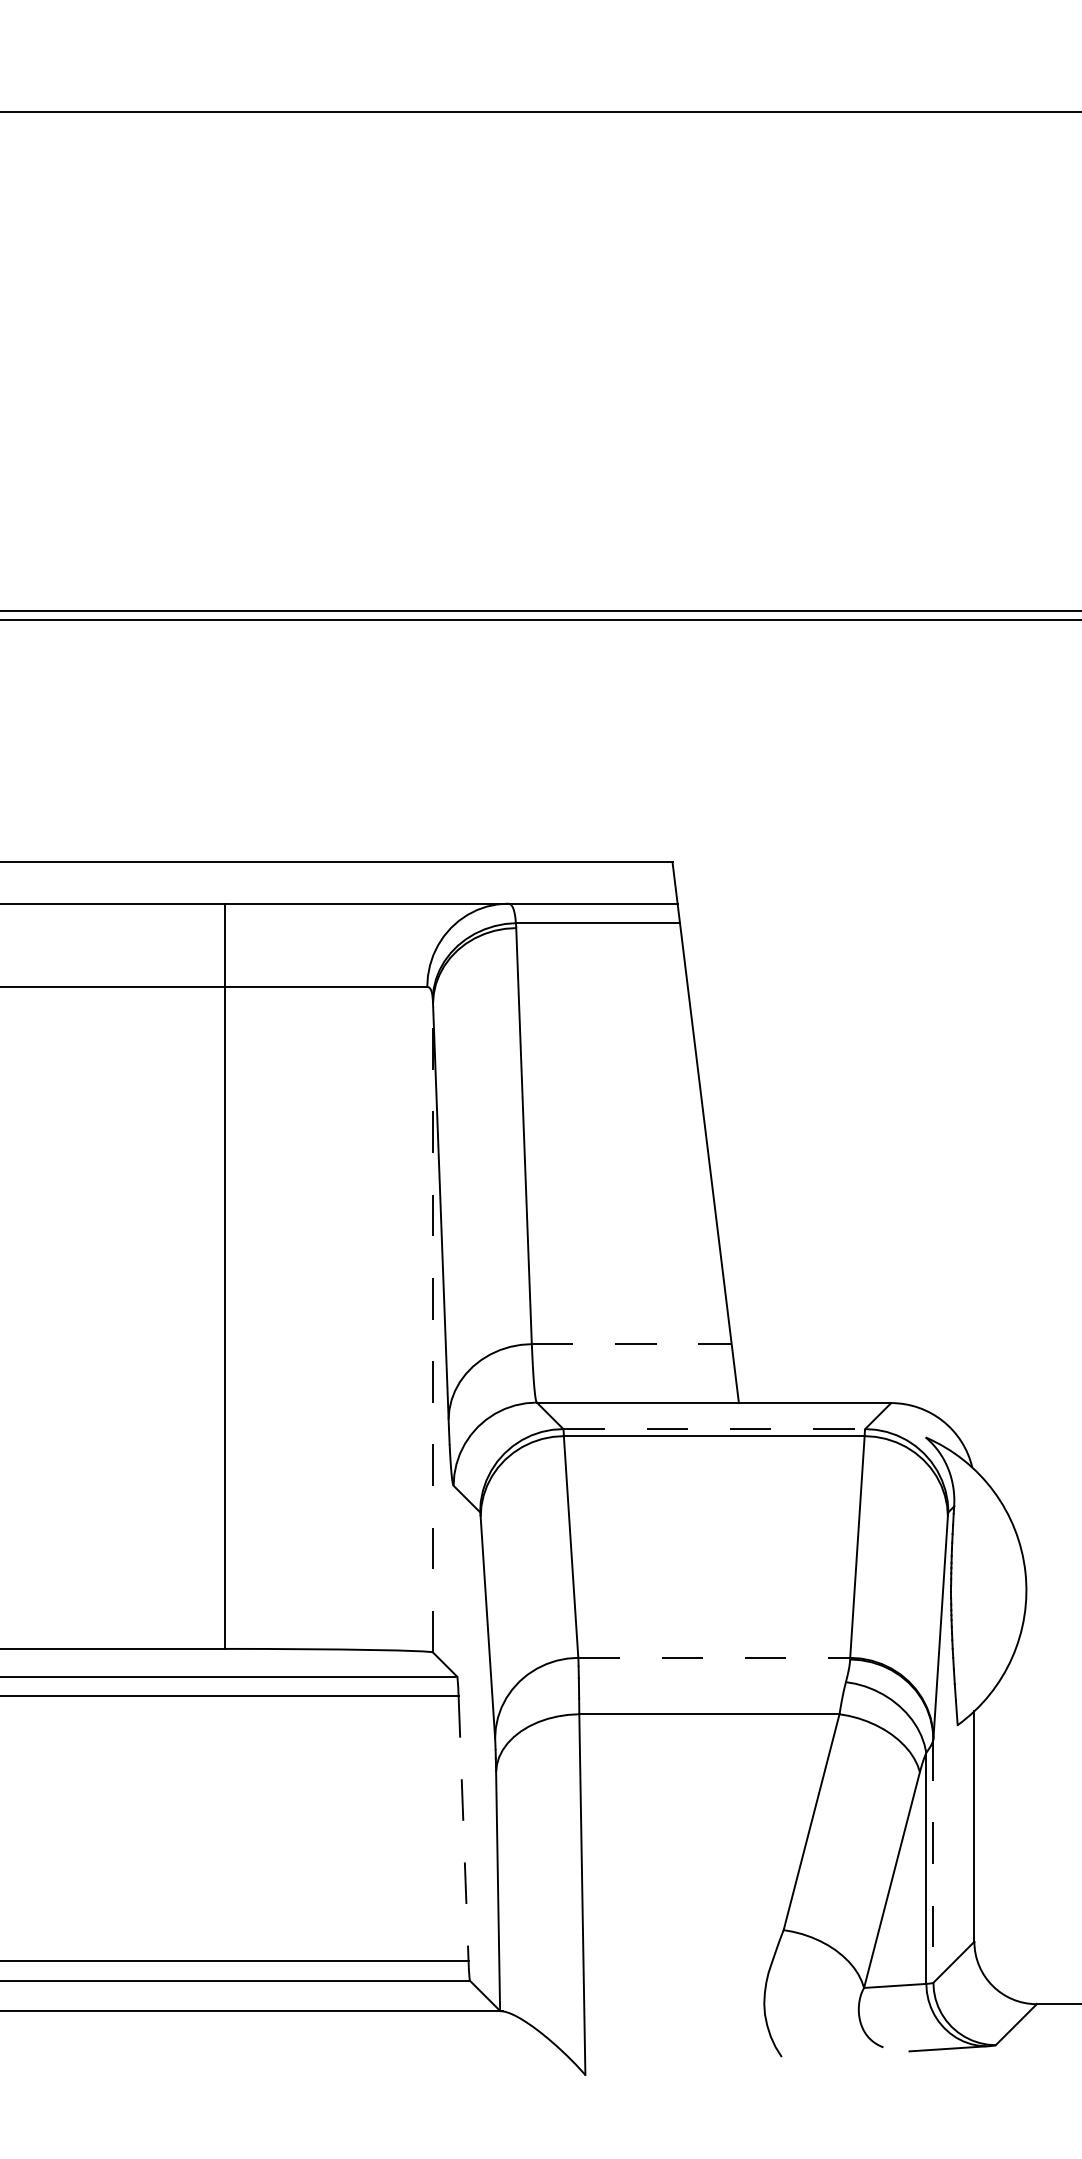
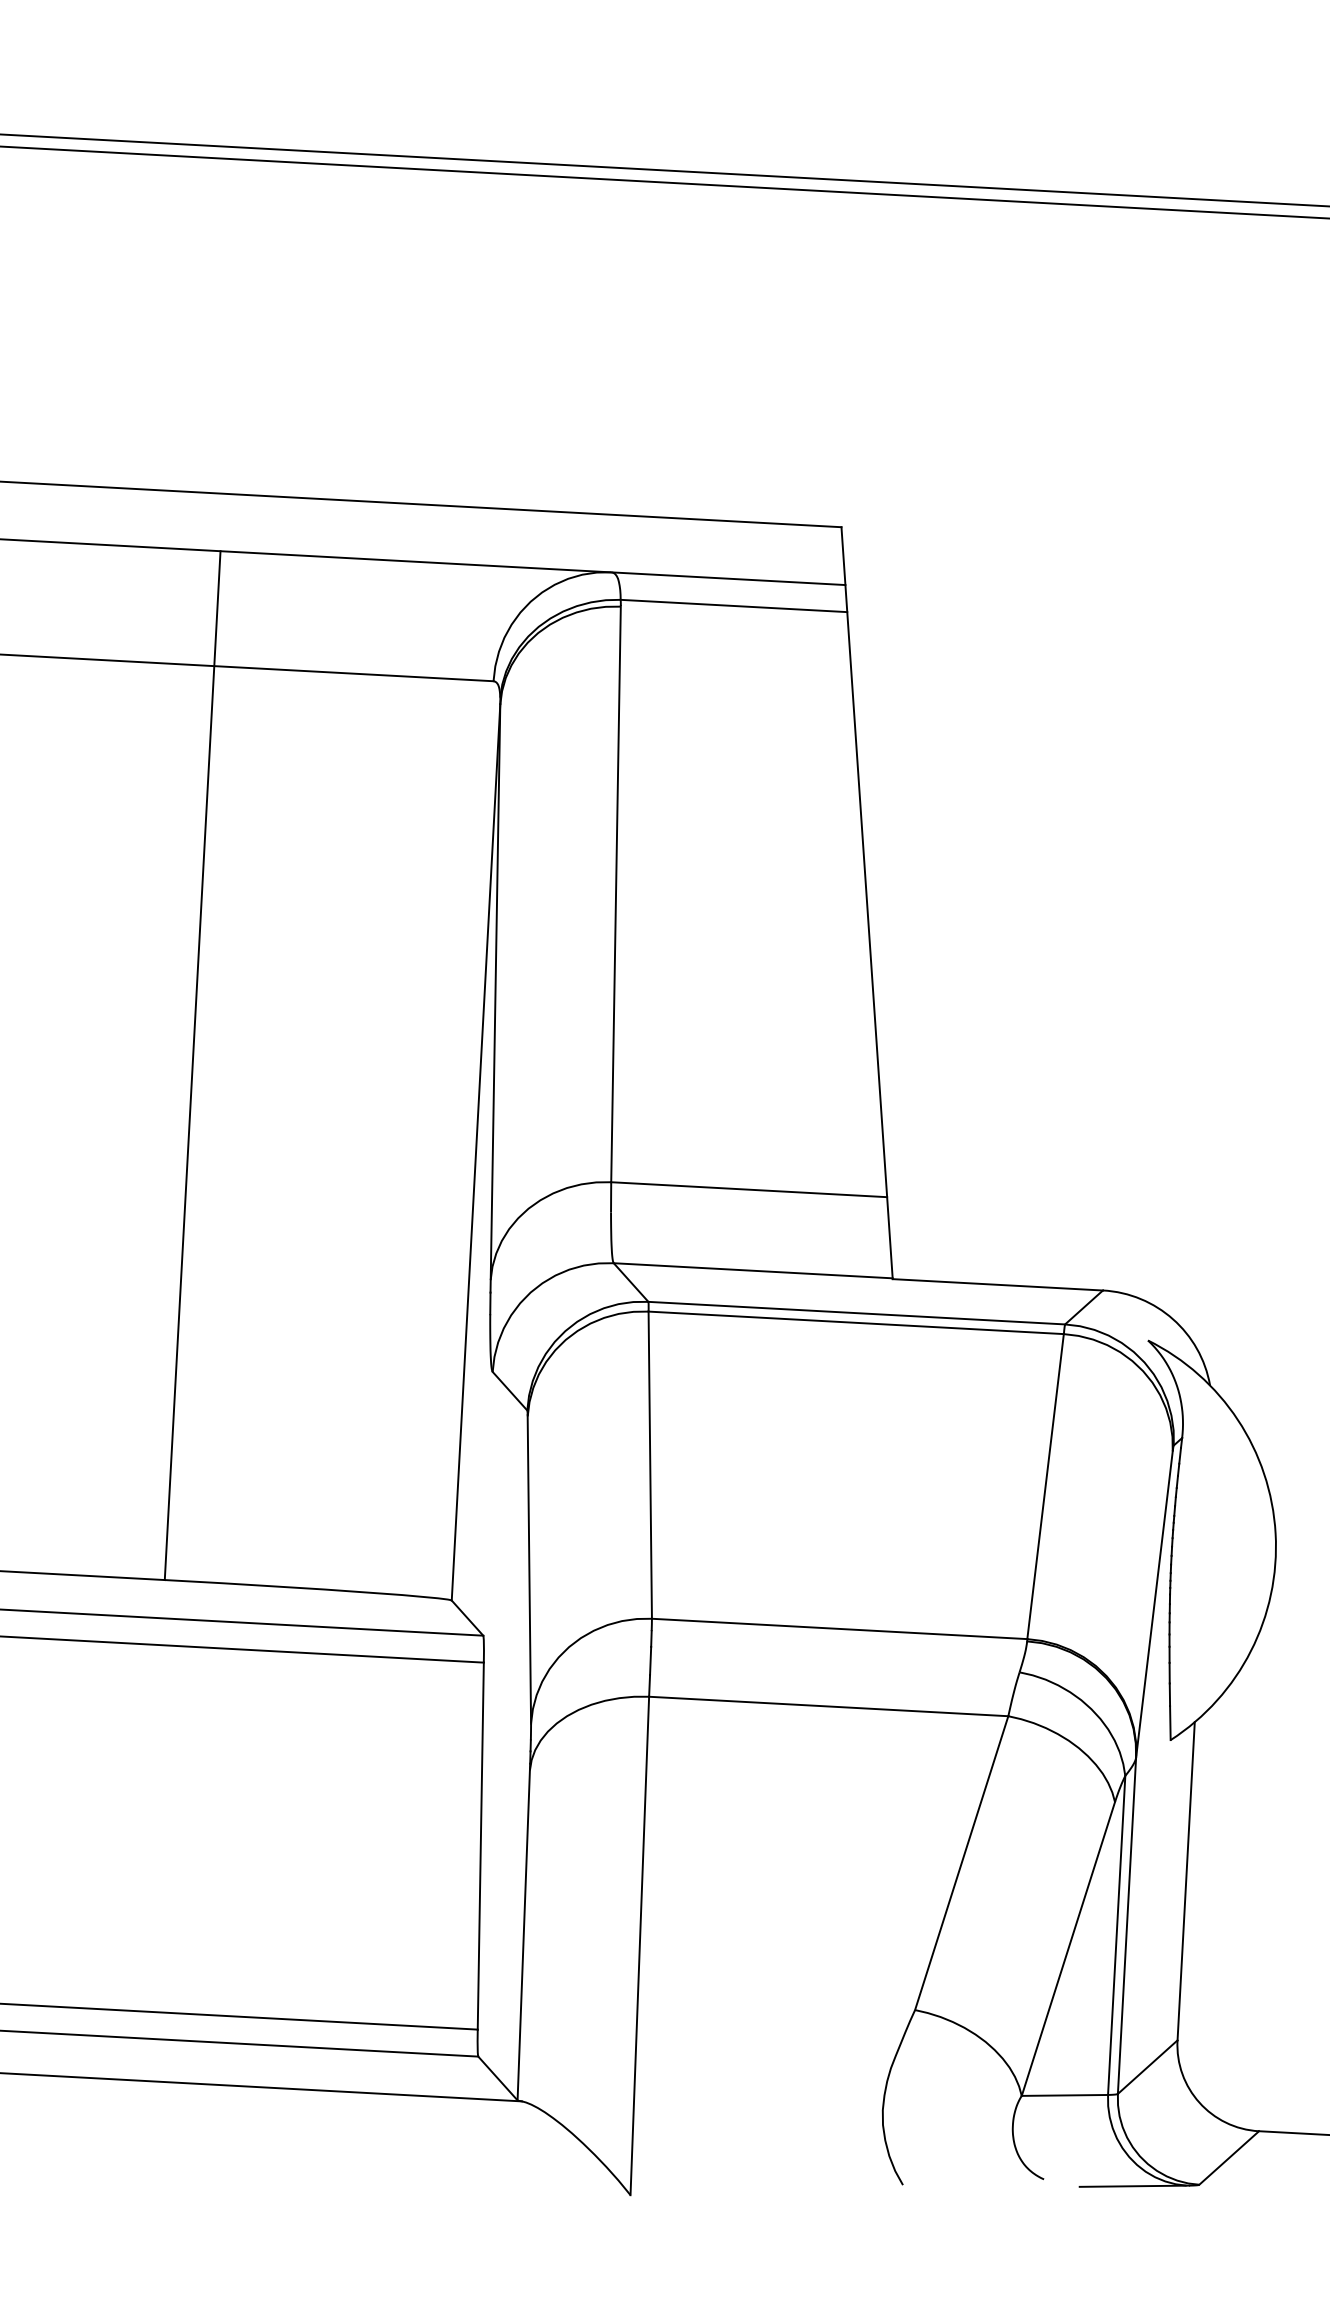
line: (433, 1328) -> (476, 1153), dashed -> solid
line: (631, 1344) -> (748, 1190), dashed -> solid
line: (714, 1429) -> (857, 1313), dashed -> solid
line: (714, 1657) -> (839, 1628), dashed -> solid
line: (463, 1828) -> (480, 1845), dashed -> solid
line: (933, 1861) -> (1127, 1926), dashed -> solid

